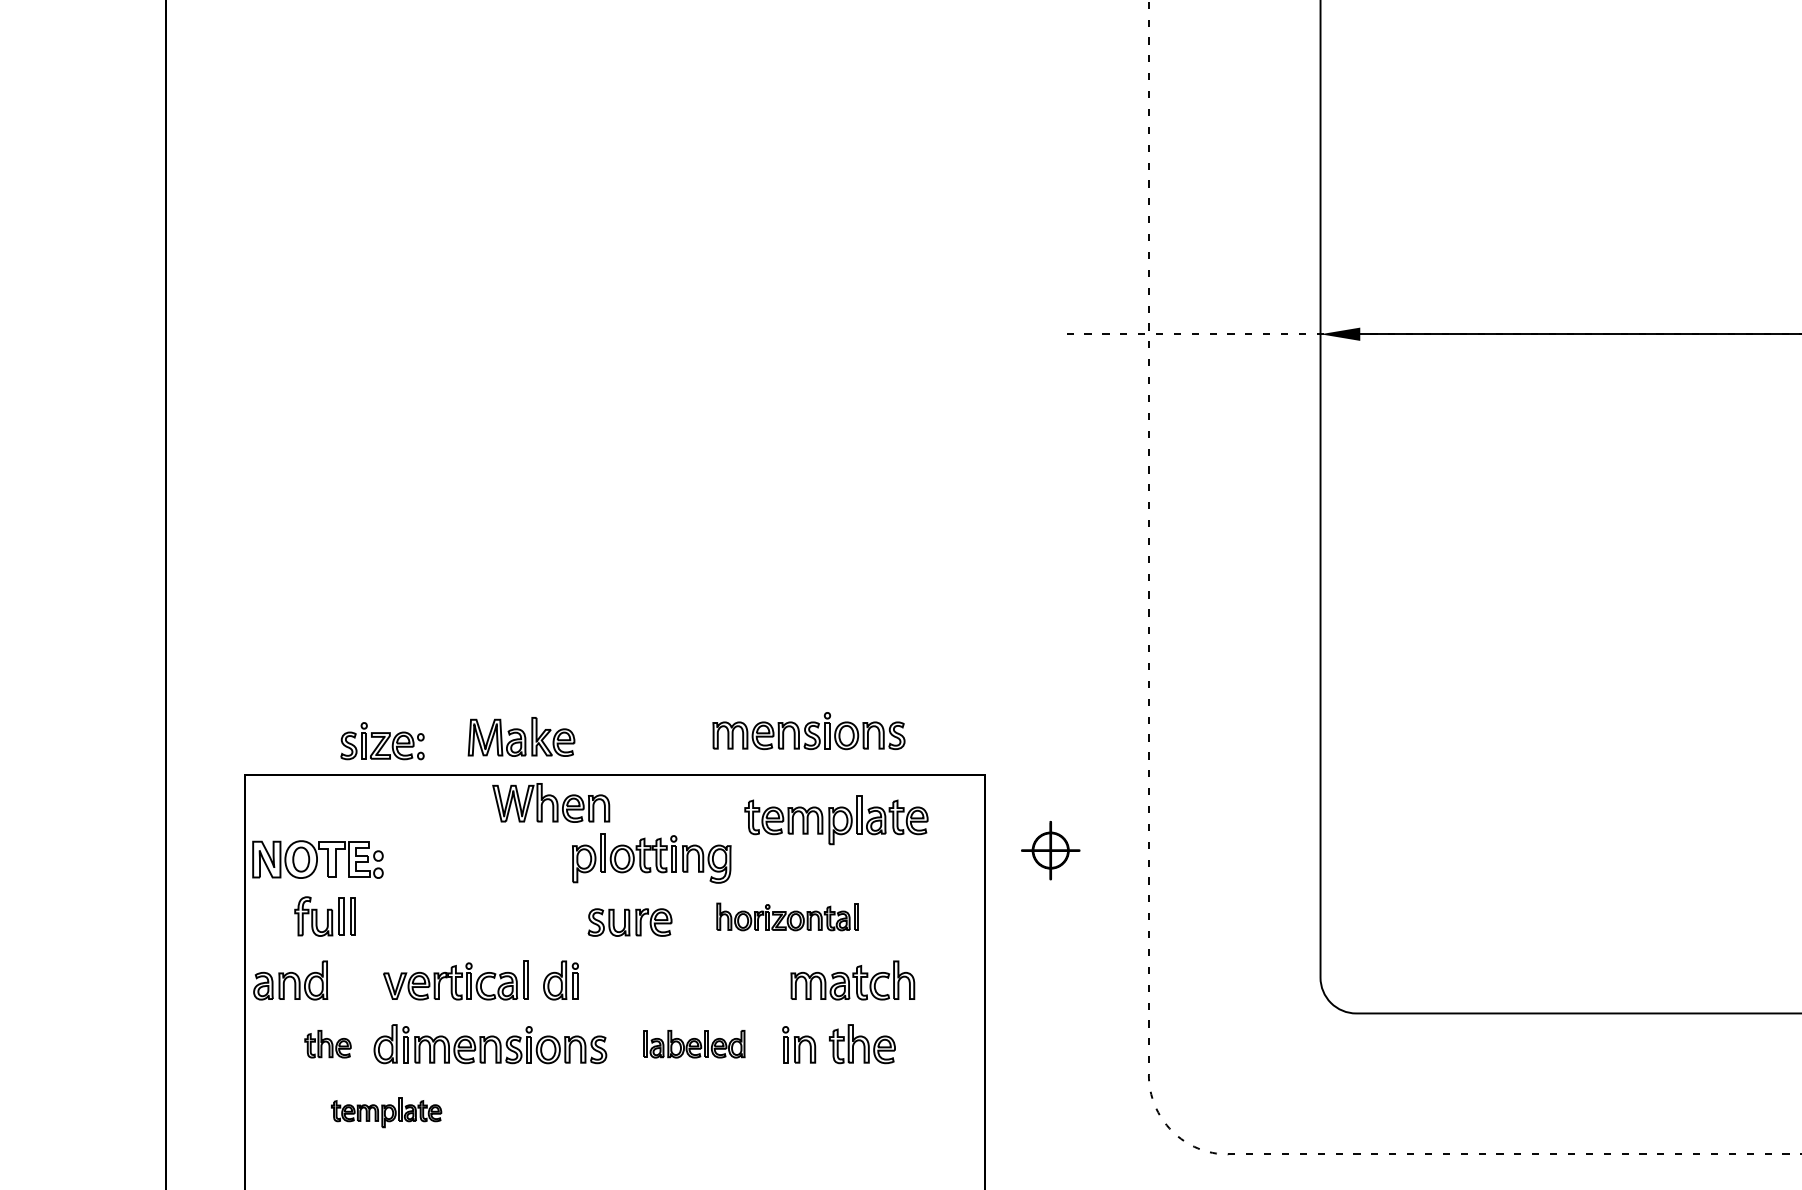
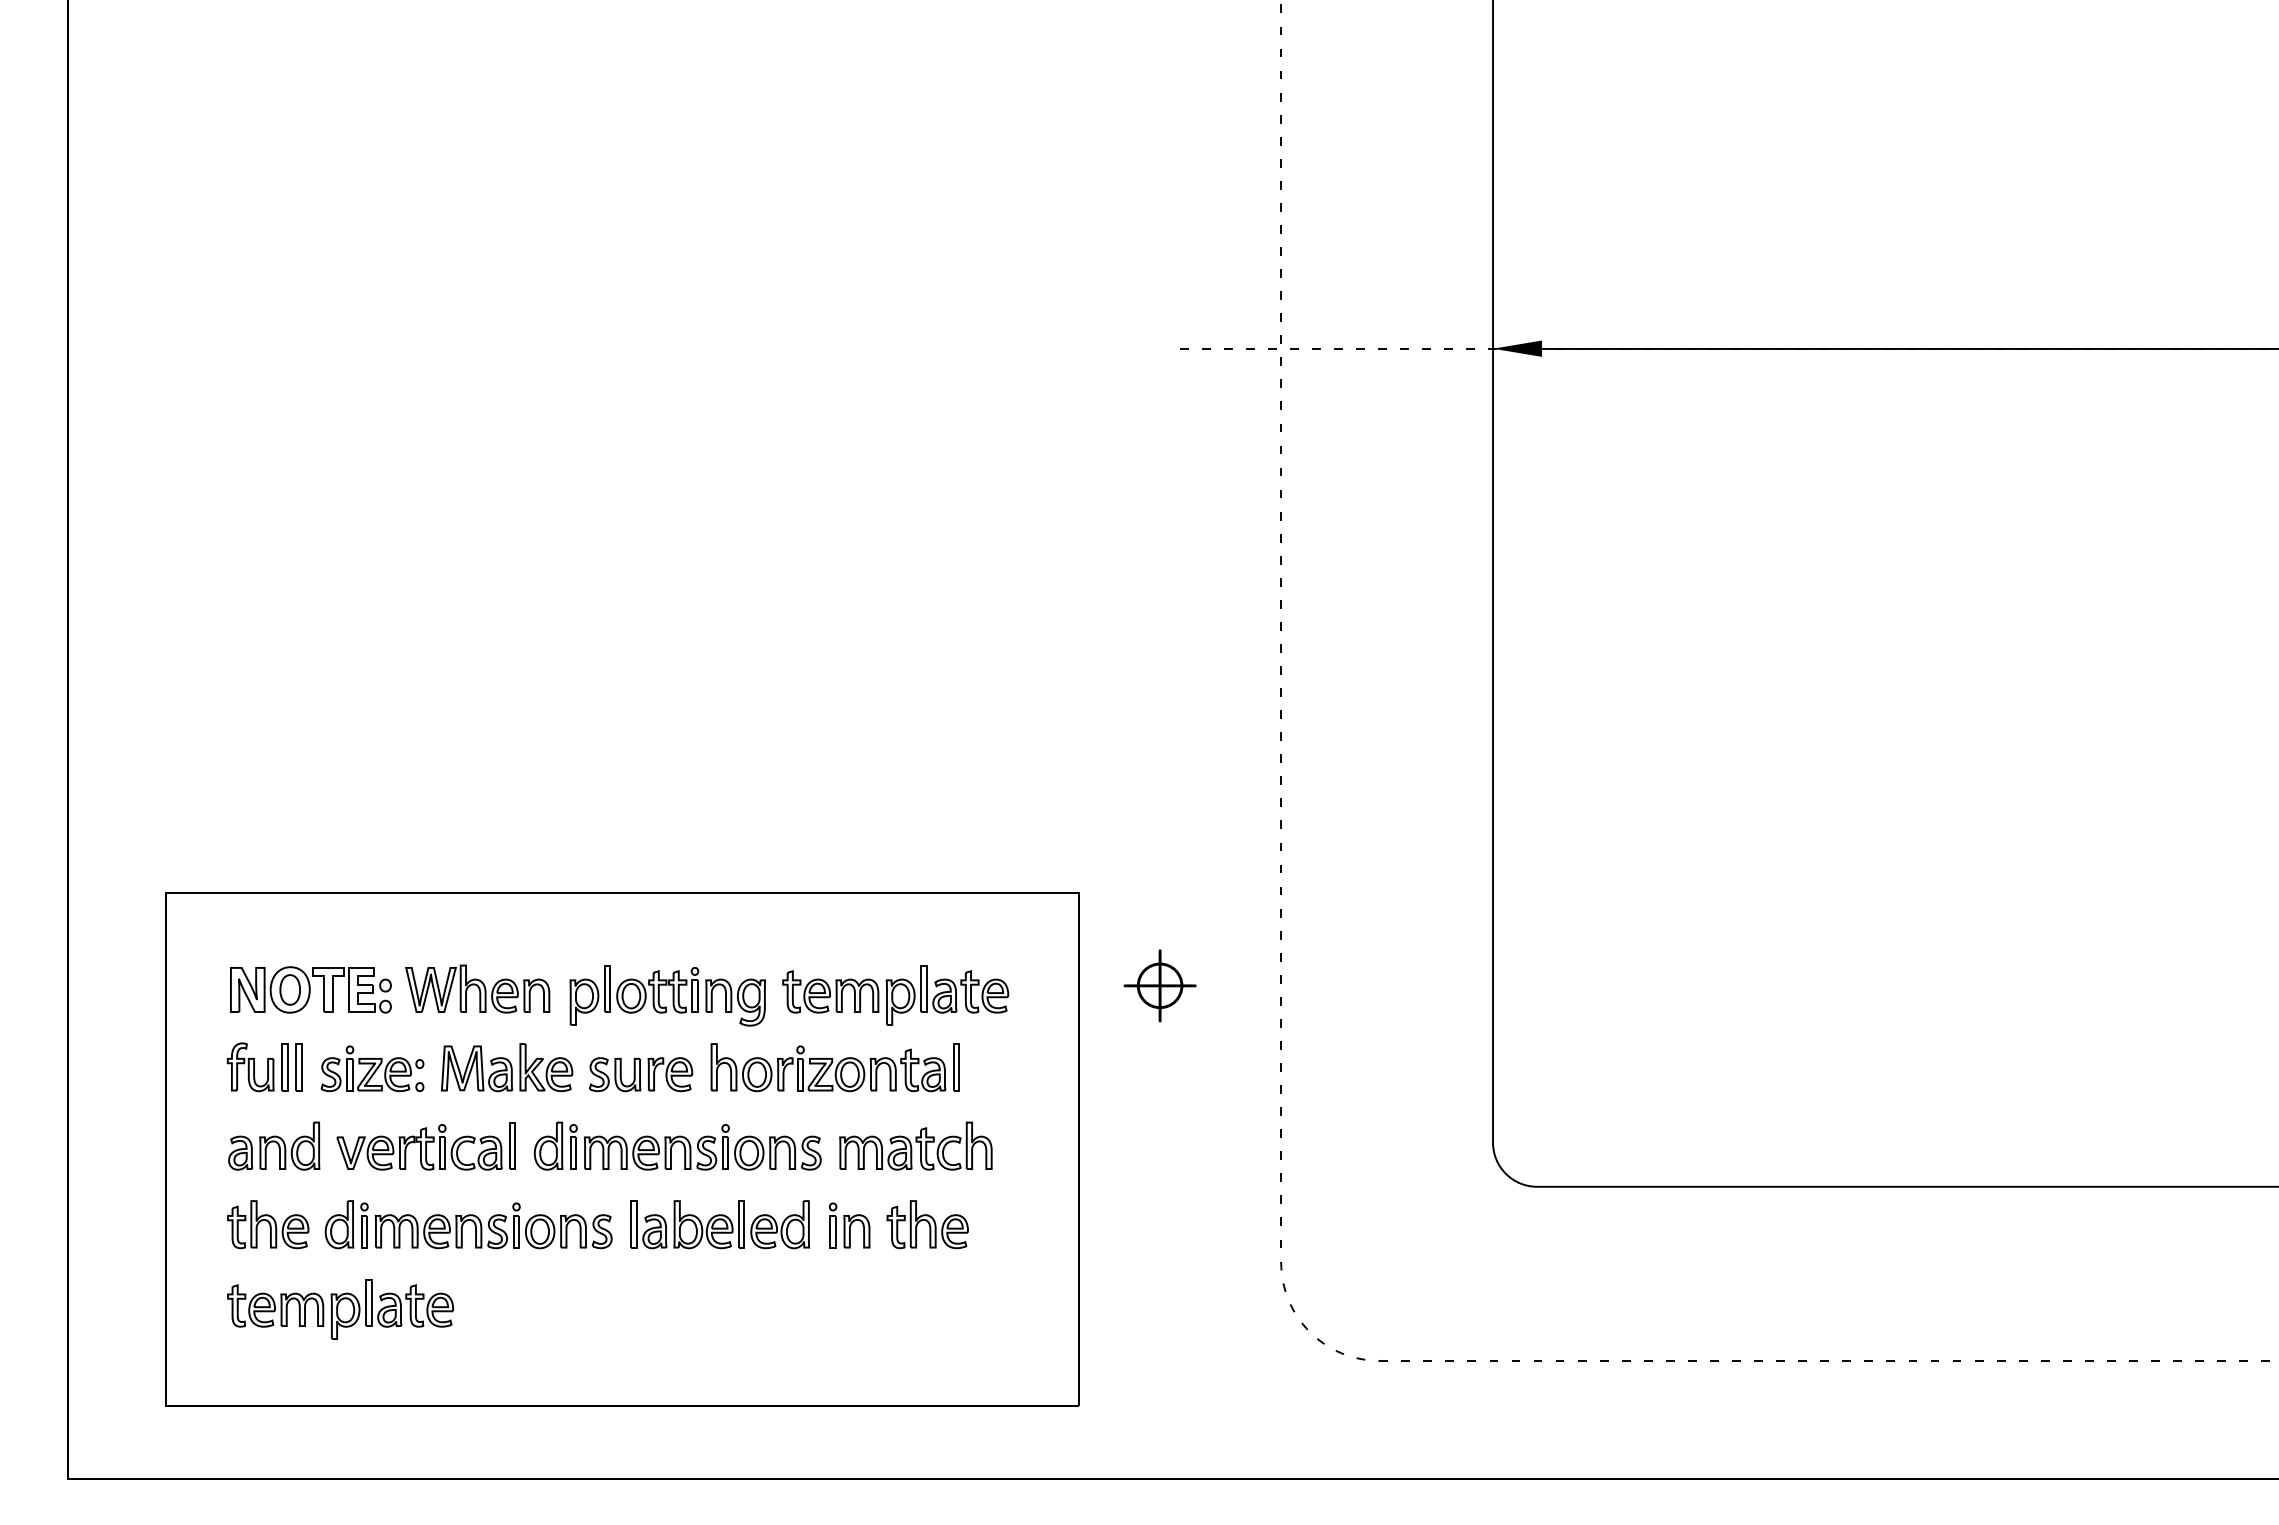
part: (808, 731) -> (702, 1147), moved
part: (521, 736) -> (507, 1067), moved
part: (382, 740) -> (372, 1068), moved
part: (551, 802) -> (477, 988), moved
part: (836, 820) -> (895, 995), moved
part: (317, 859) -> (310, 989), moved
part: (786, 916) -> (834, 1067), size x1.43
part: (290, 979) -> (274, 1145), moved
part: (328, 1044) -> (268, 1224), size x1.43
part: (693, 1044) -> (719, 1224), size x1.43
part: (386, 1112) -> (340, 1309), size x1.67

